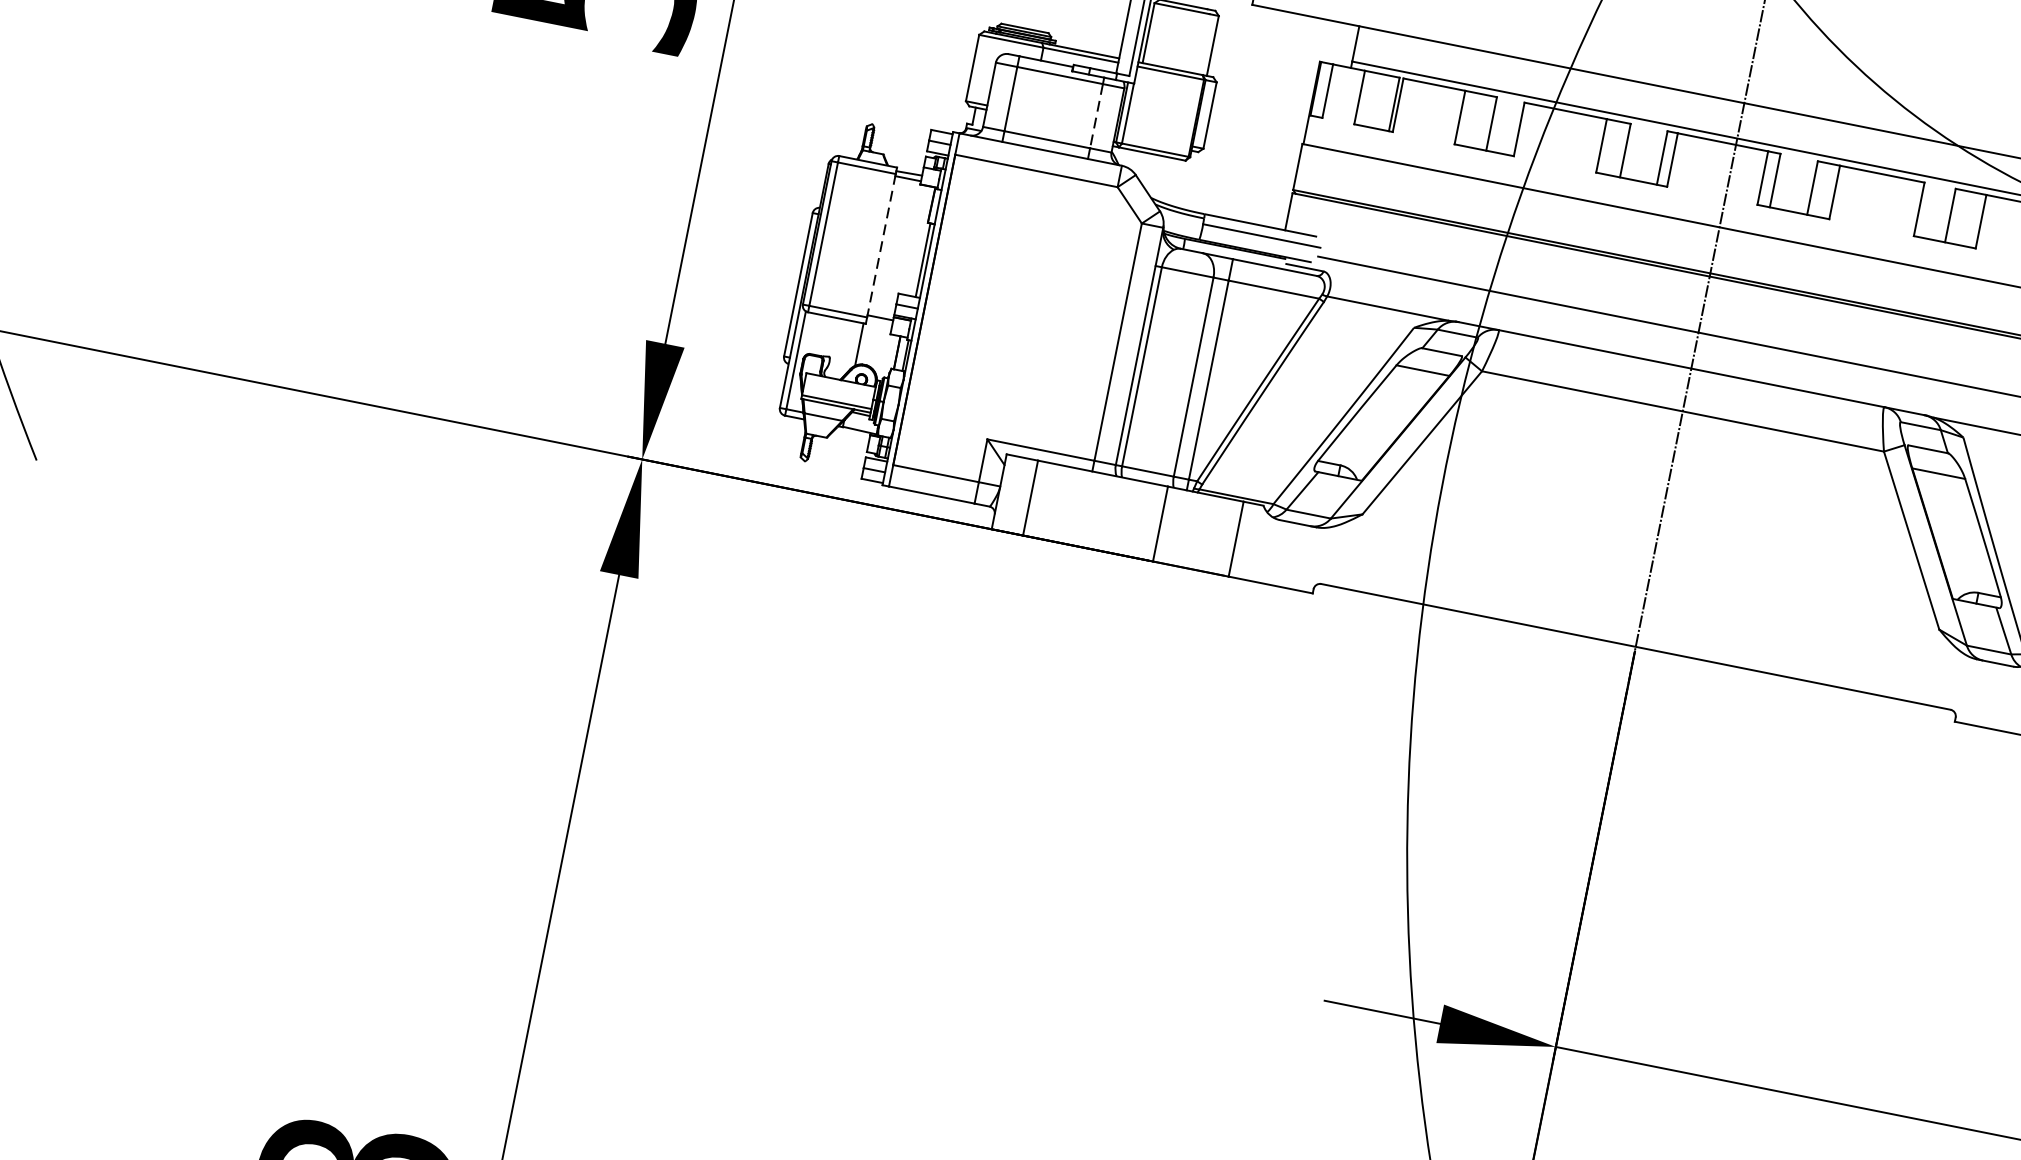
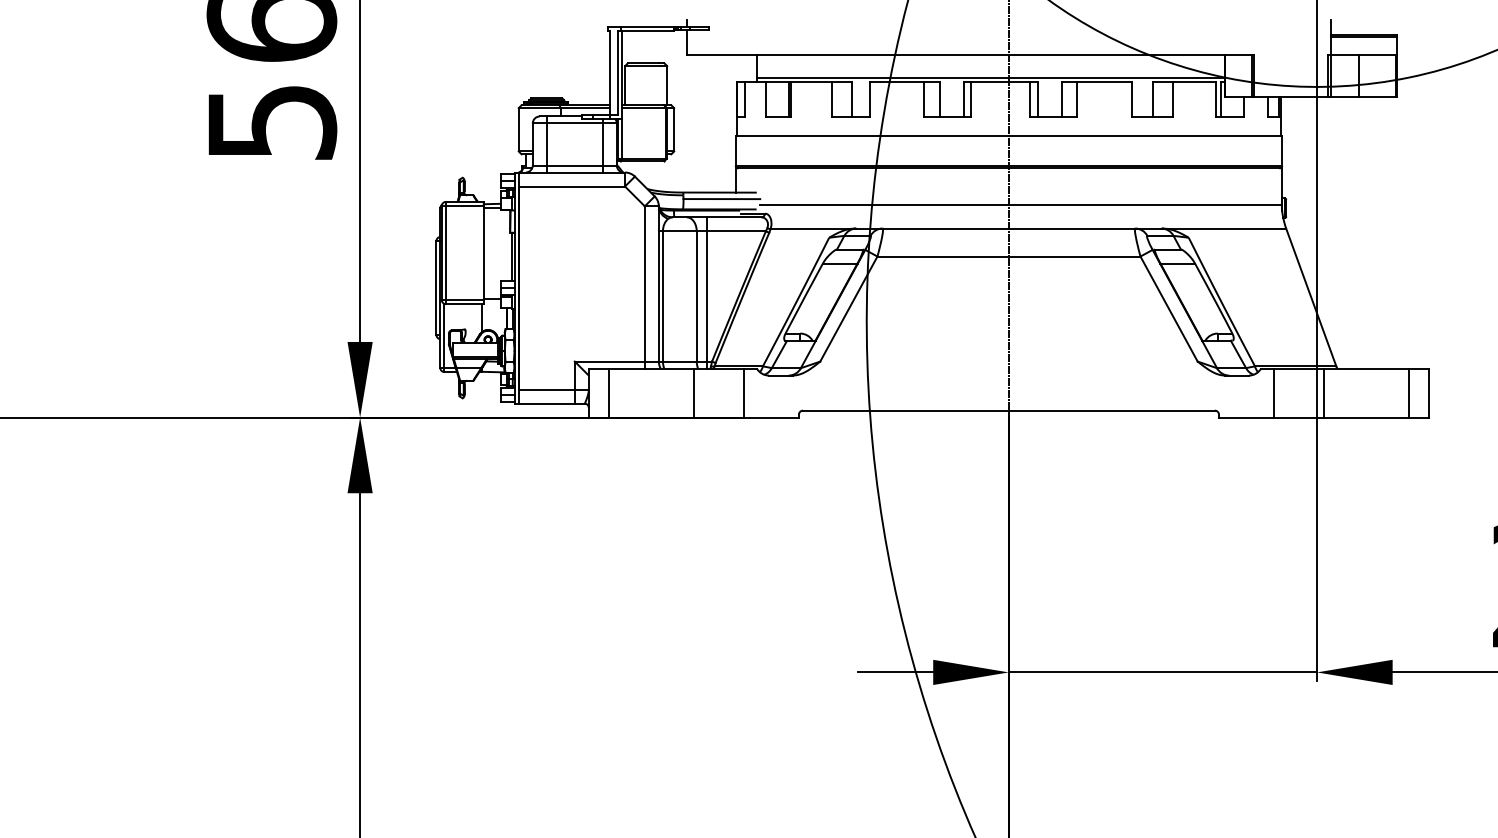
line: (1096, 116) -> (602, 144), dashed -> solid
line: (880, 246) -> (483, 253), dashed -> solid

